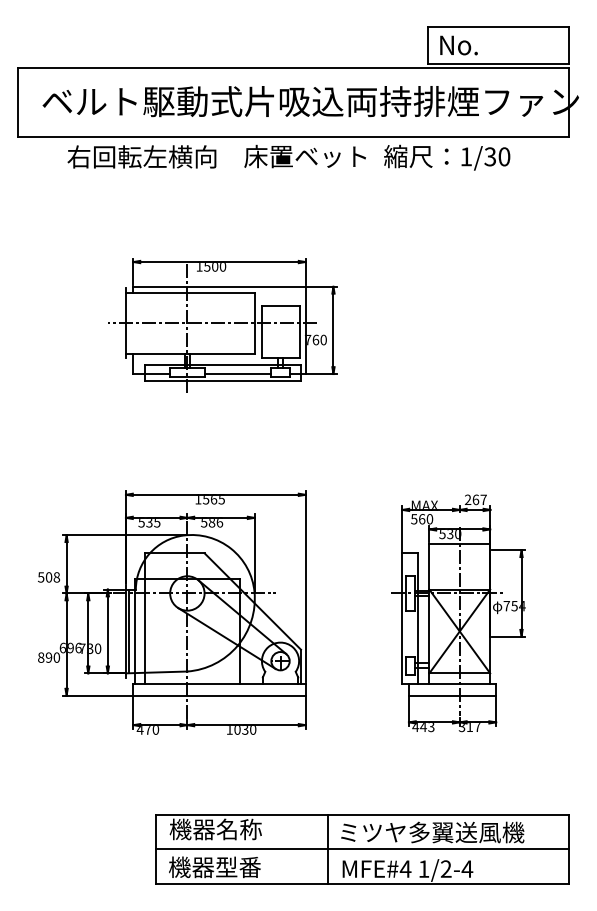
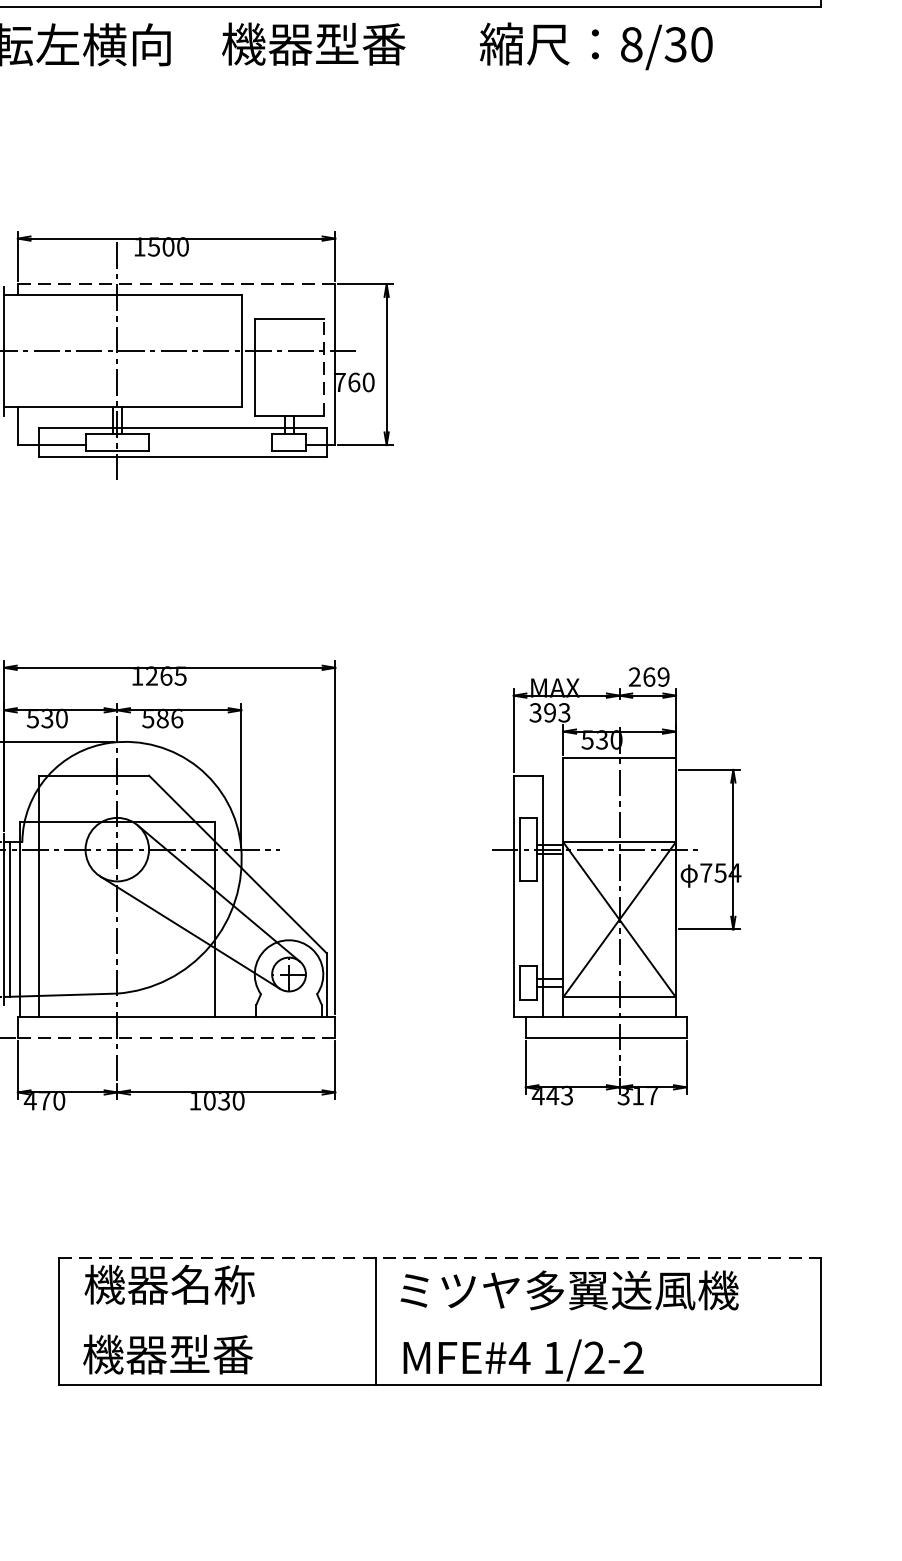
text: (304, 156) -> (333, 44), 床置ベット -> 機器型番
text: (466, 156) -> (631, 44), 1/30 -> 8/30
line: (220, 286) -> (178, 283), solid -> dashed
line: (299, 331) -> (324, 366), solid -> dashed
line: (237, 374) -> (209, 445), removed
text: (483, 499) -> (663, 676), 267 -> 269
text: (206, 500) -> (152, 678), 1565 -> 1265
text: (422, 519) -> (550, 713), 560 -> 393
text: (157, 523) -> (62, 720), 535 -> 530
line: (220, 695) -> (178, 1037), solid -> dashed
line: (362, 814) -> (440, 1257), solid -> dashed
line: (361, 849) -> (438, 1321), removed
text: (467, 868) -> (633, 1356), 1/2-4 -> 1/2-2

